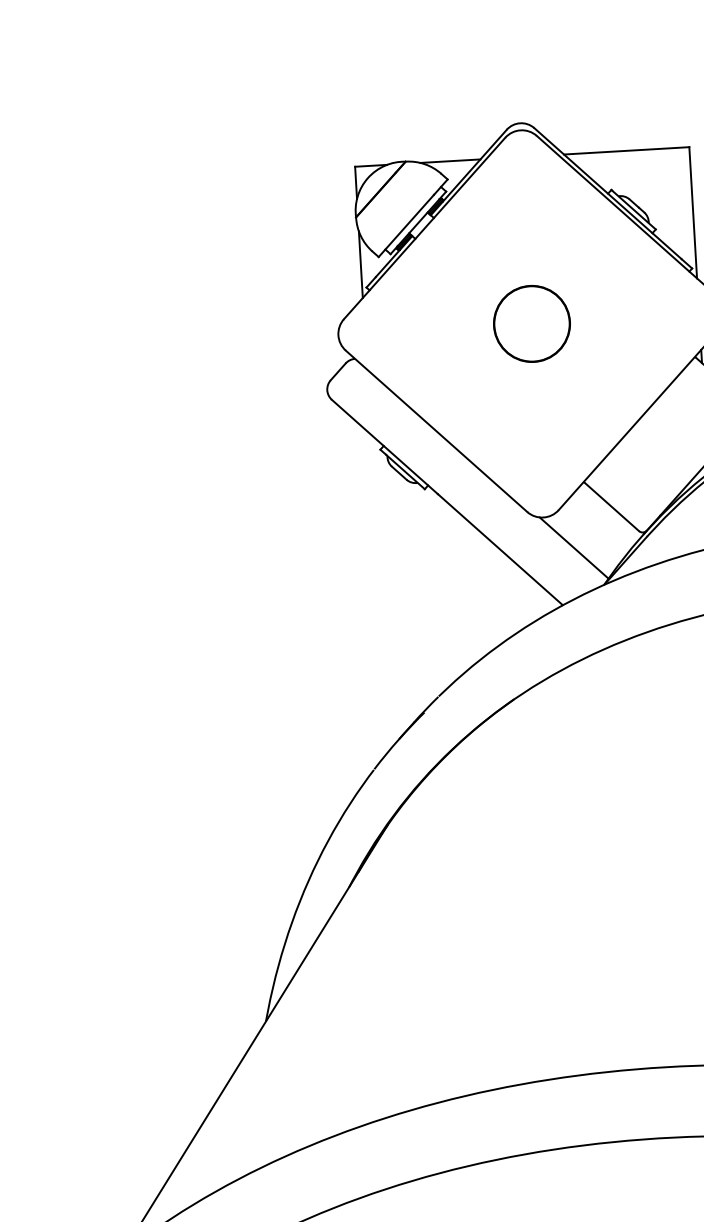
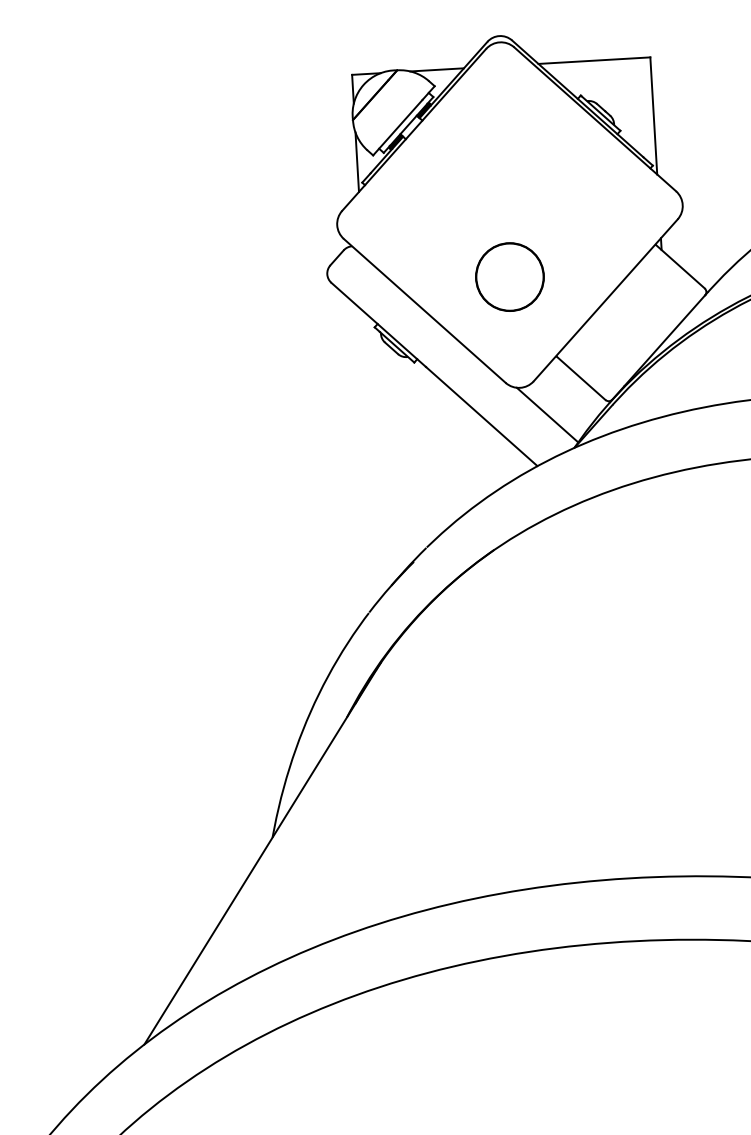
circle: (531, 323) -> (509, 276), moved

